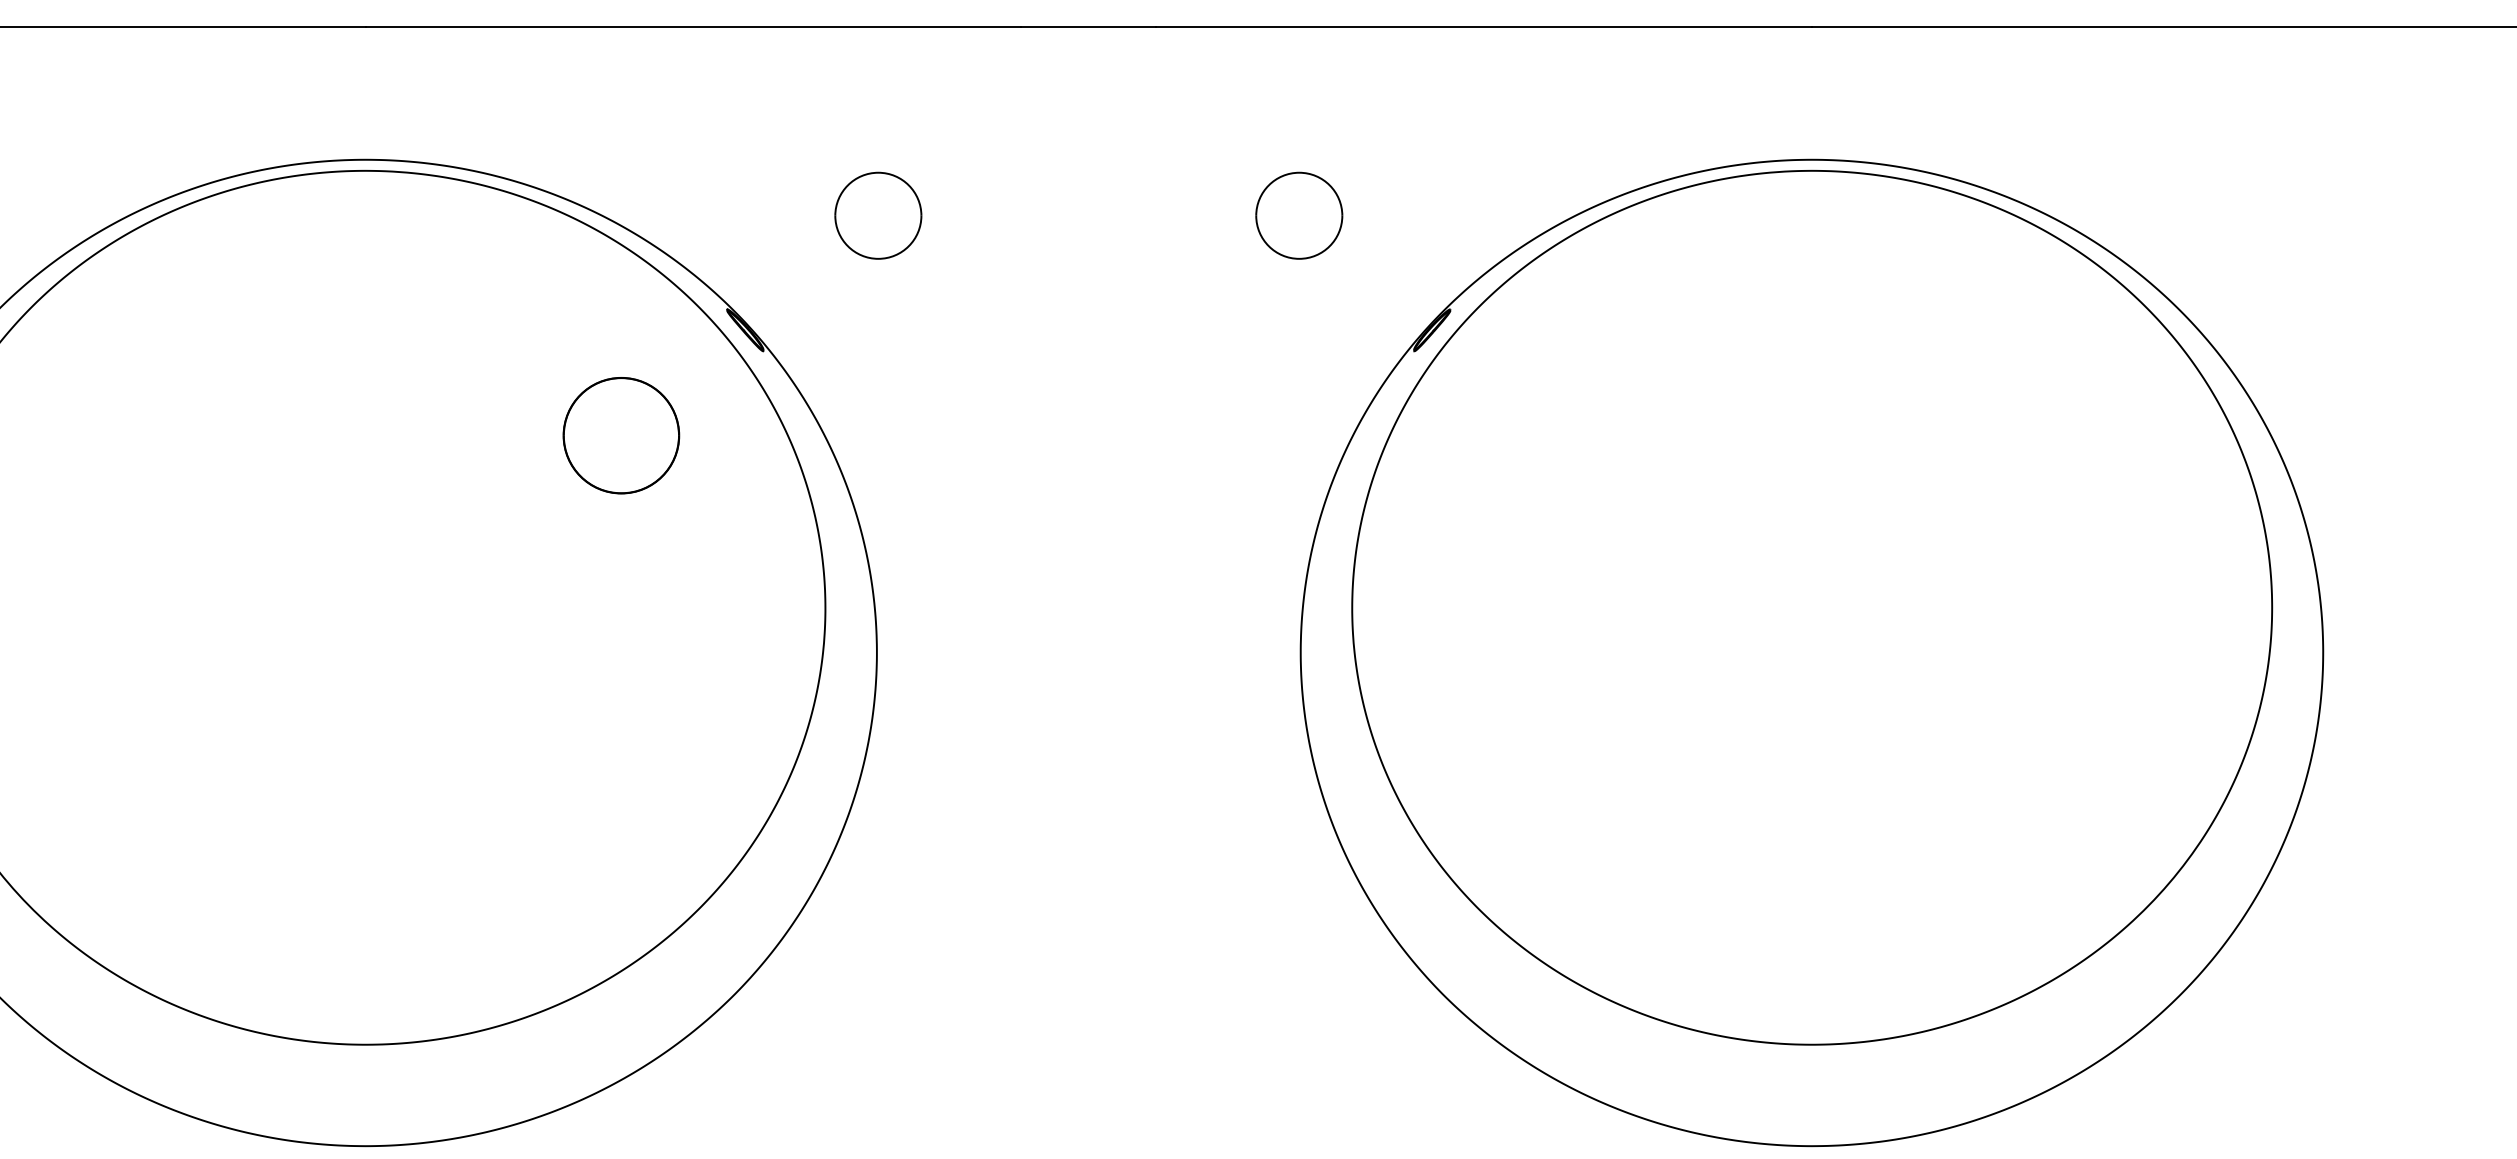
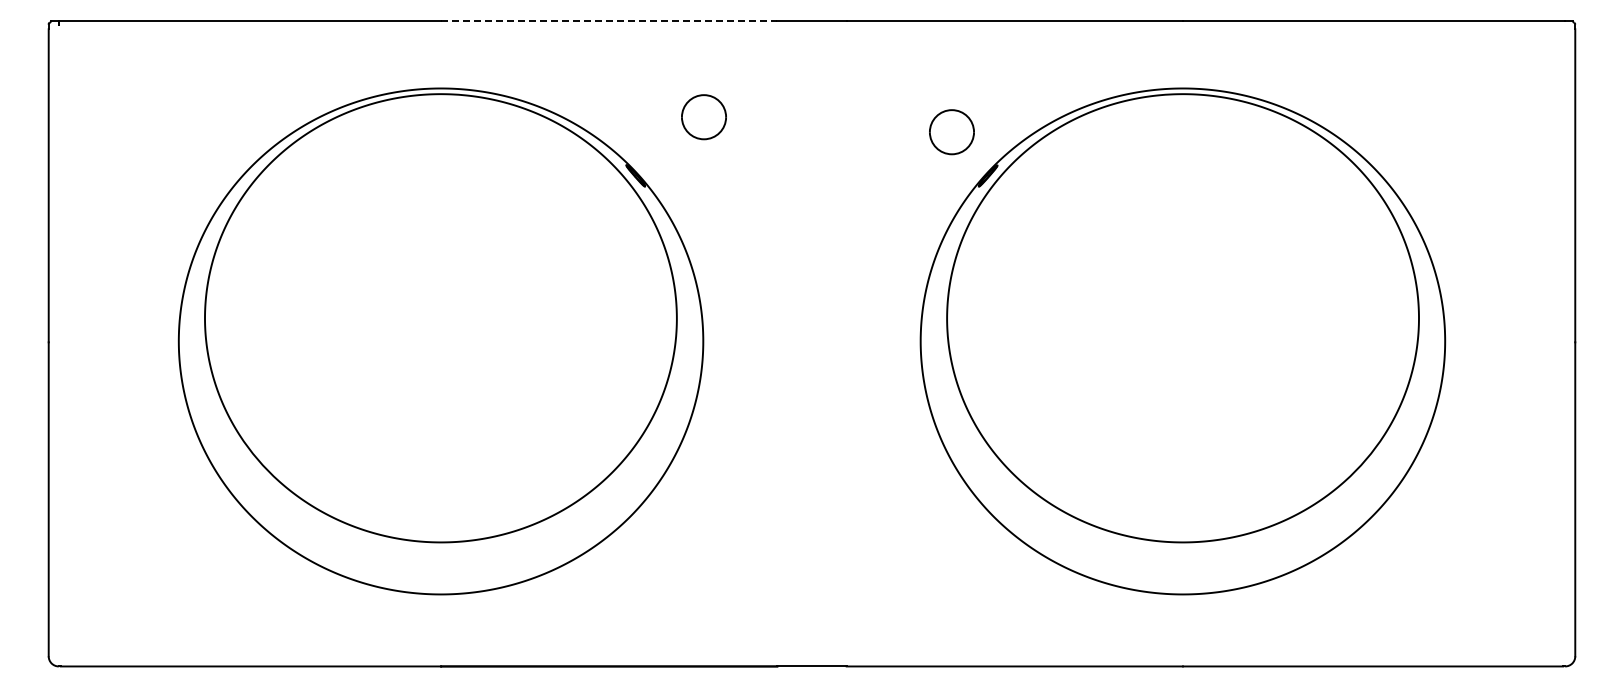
line: (694, 27) -> (609, 20), solid -> dashed
part: (1298, 216) -> (951, 132), moved
part: (619, 434) -> (571, 229), removed

